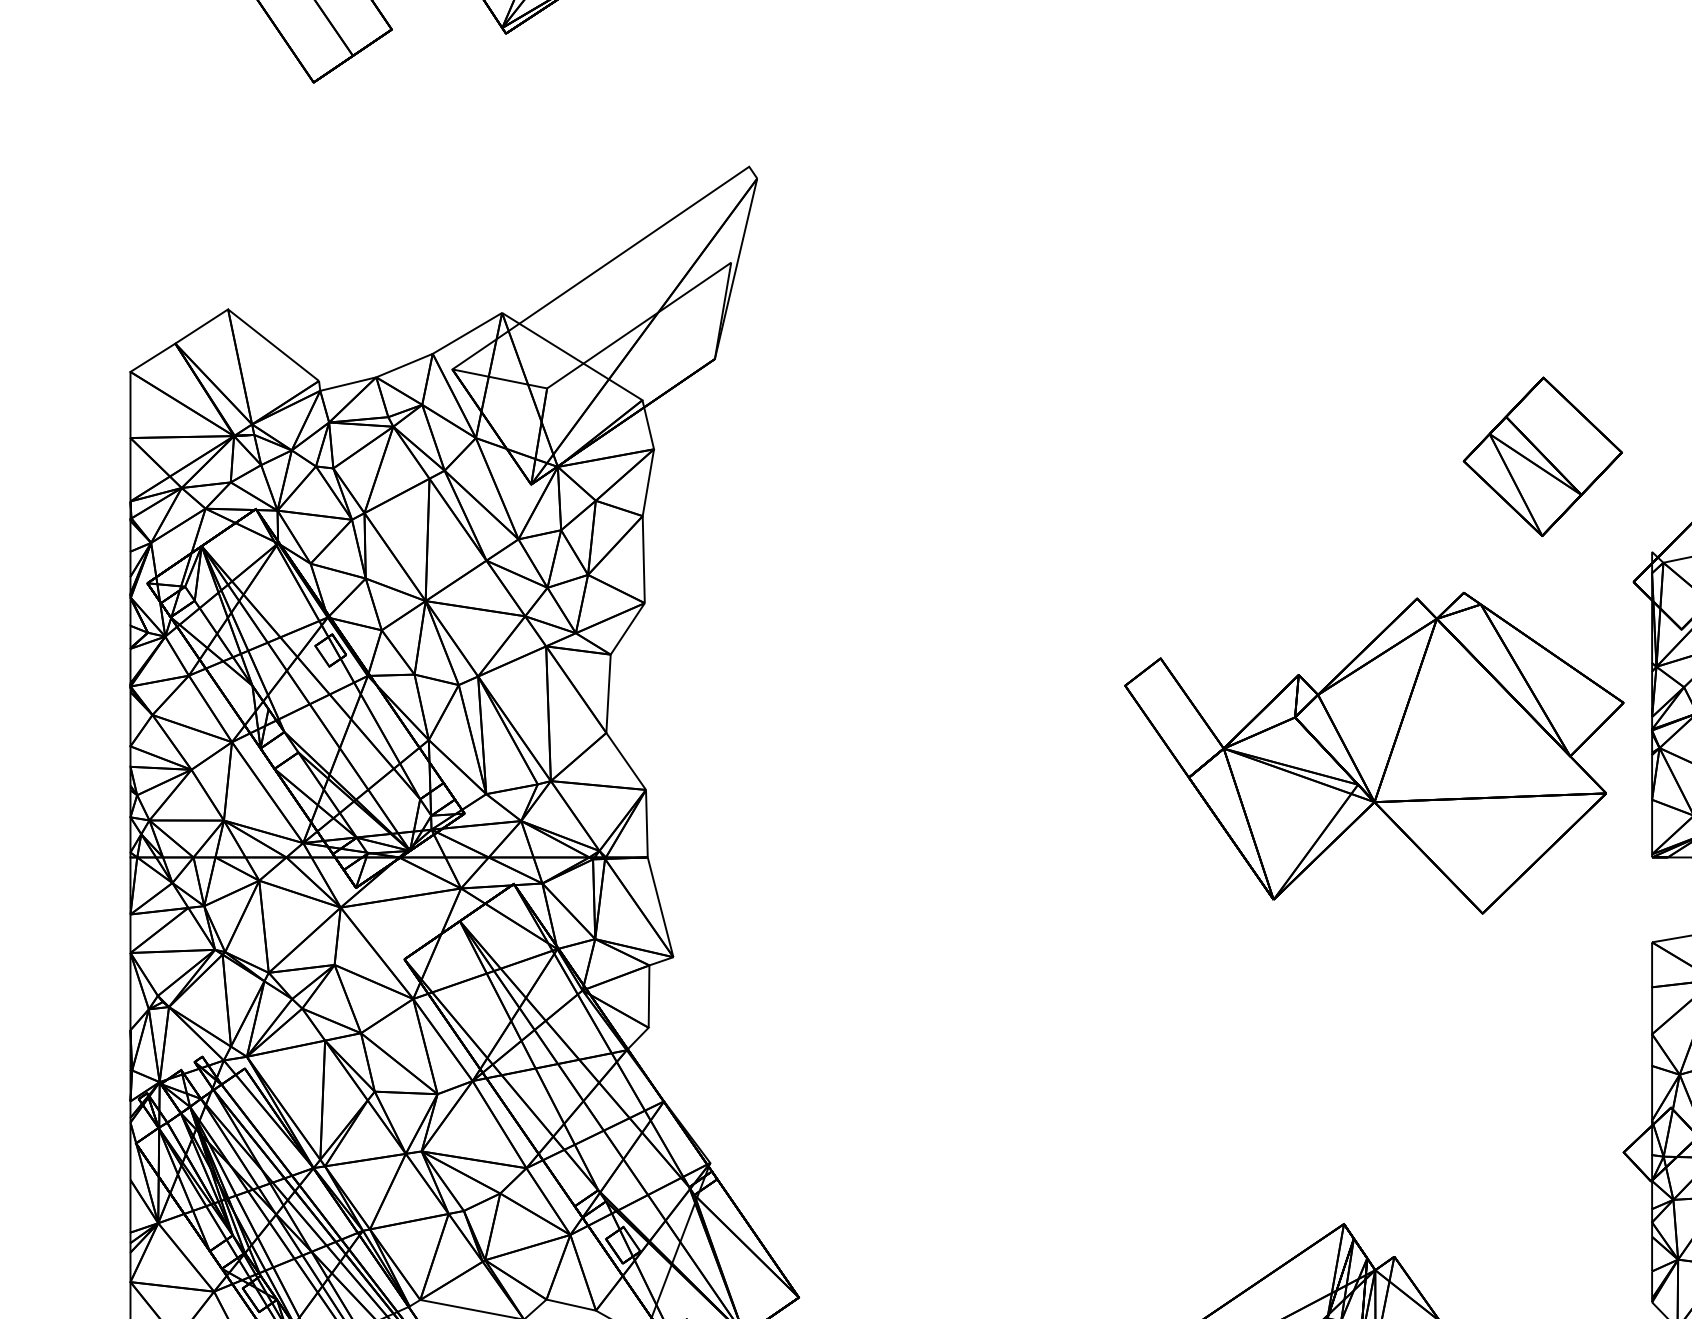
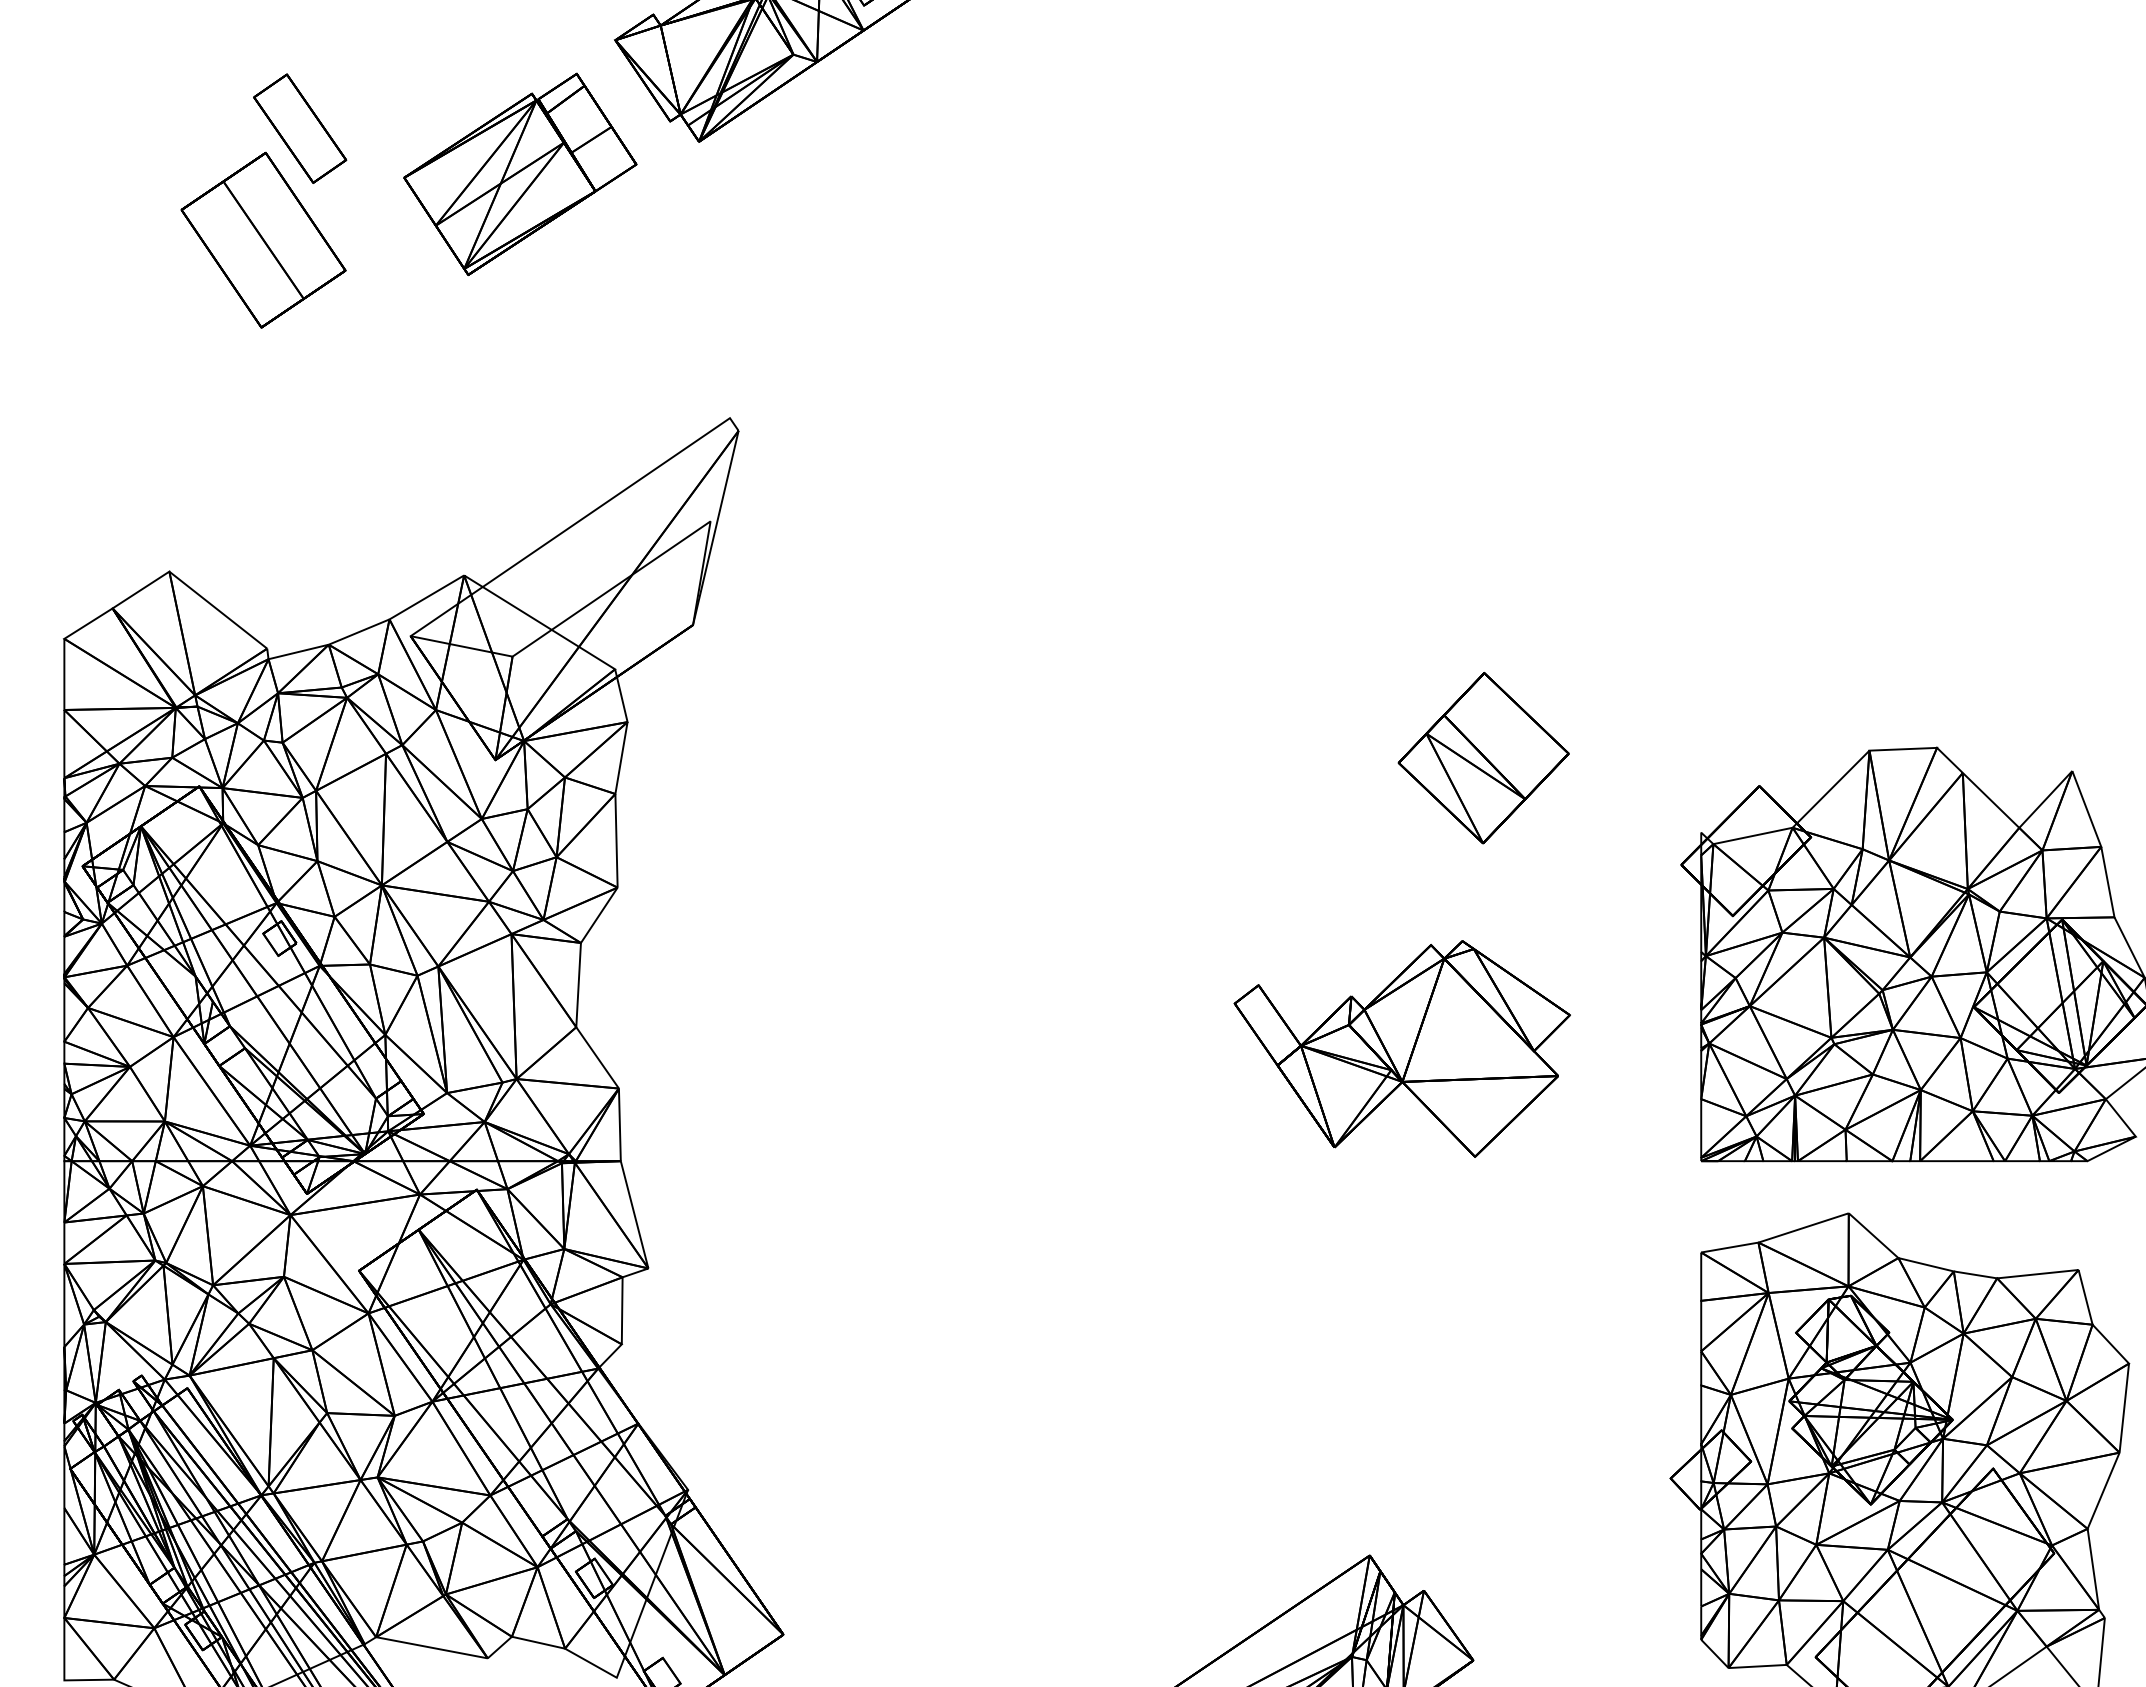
part: (1542, 457) -> (1483, 758), moved
part: (1373, 752) -> (1401, 1048), size x0.62

